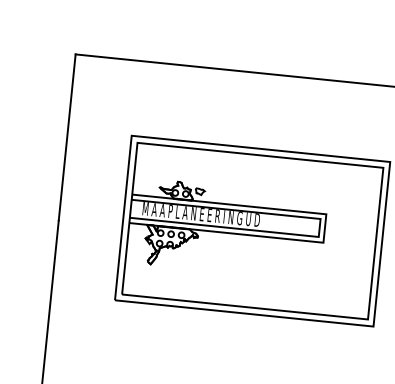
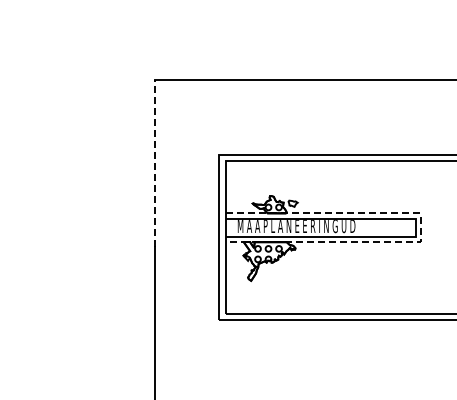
line: (67, 136) -> (155, 162), solid -> dashed
line: (324, 229) -> (420, 228), solid -> dashed

